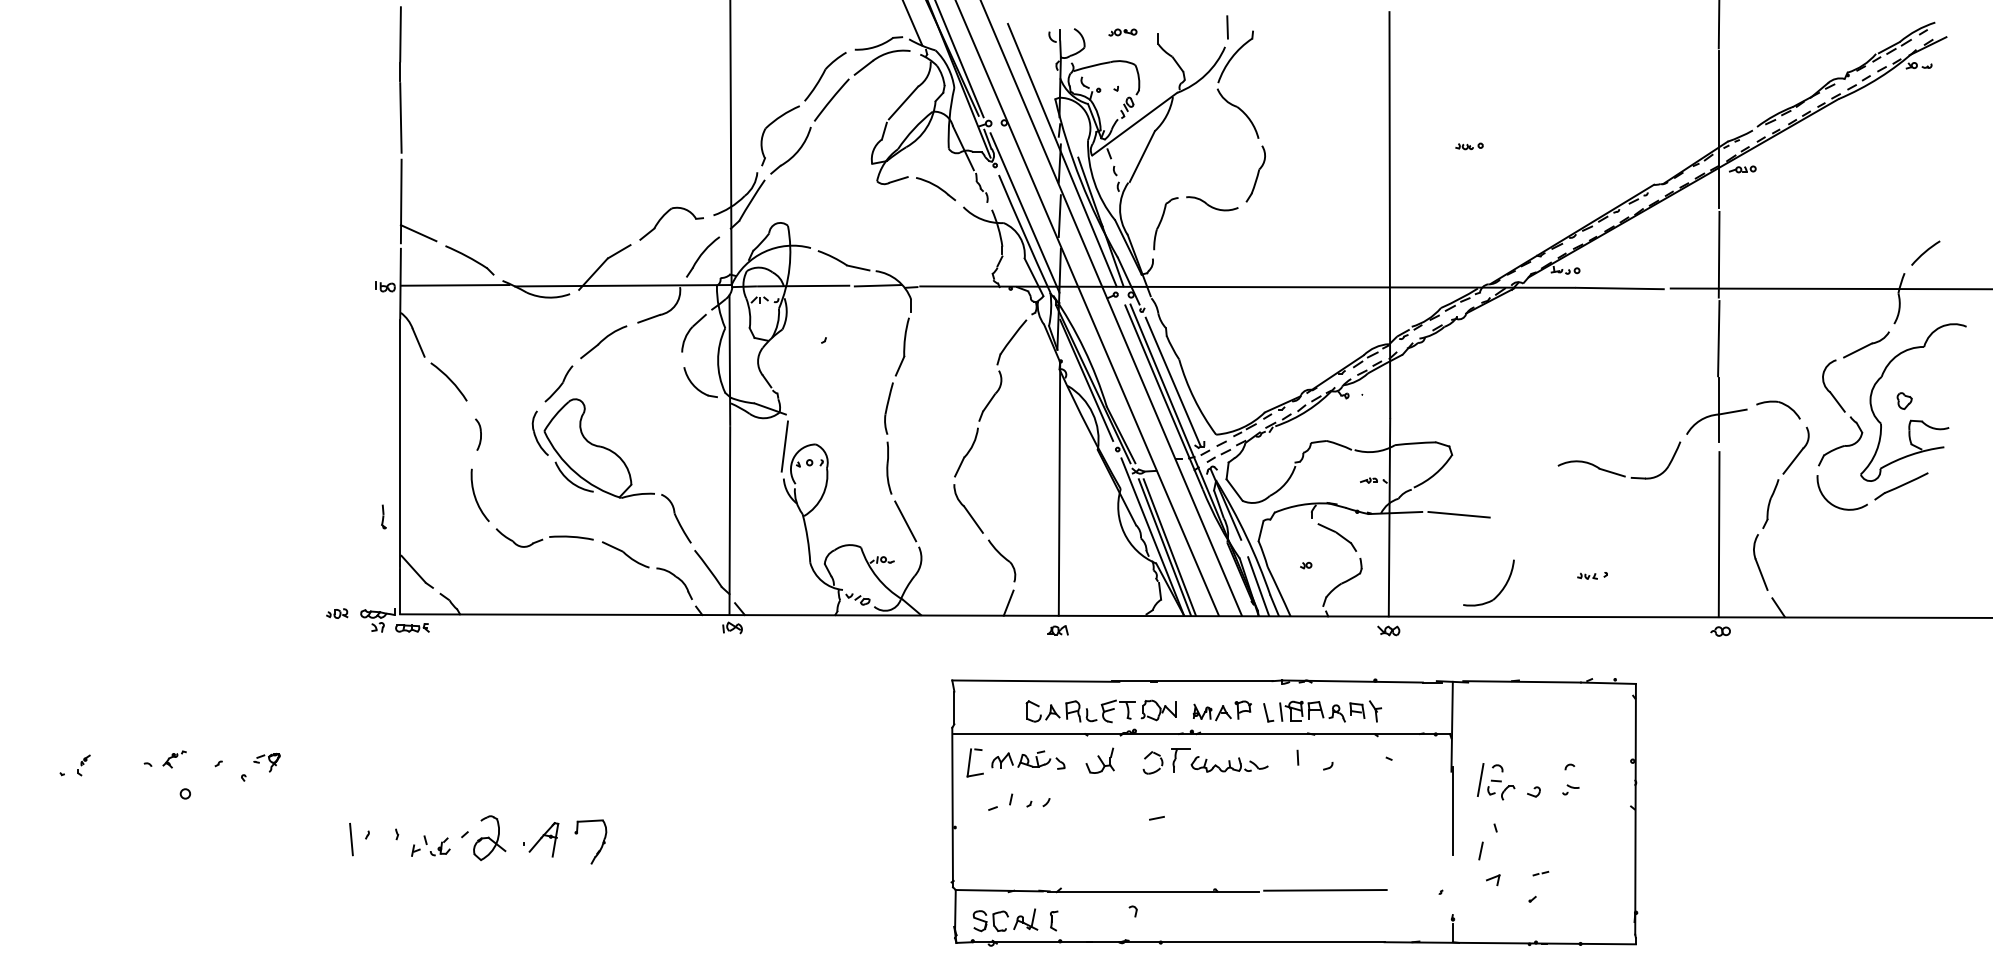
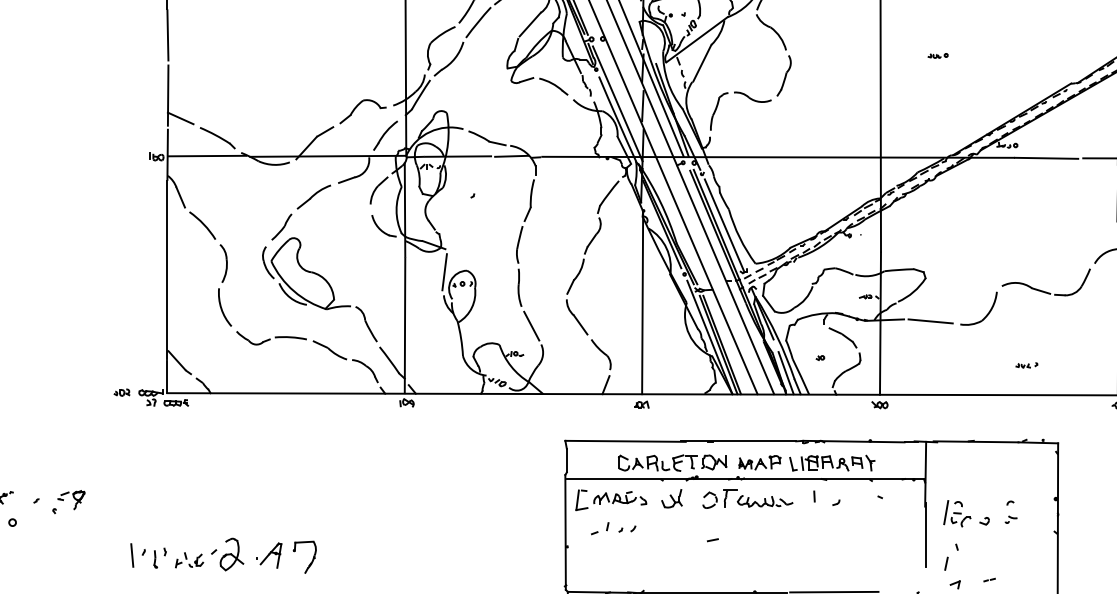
part: (478, 434) -> (223, 263), size x1.67
part: (383, 516) -> (155, 559), moved
part: (1500, 590) -> (987, 314), moved
part: (266, 762) -> (71, 499), size x1.43

